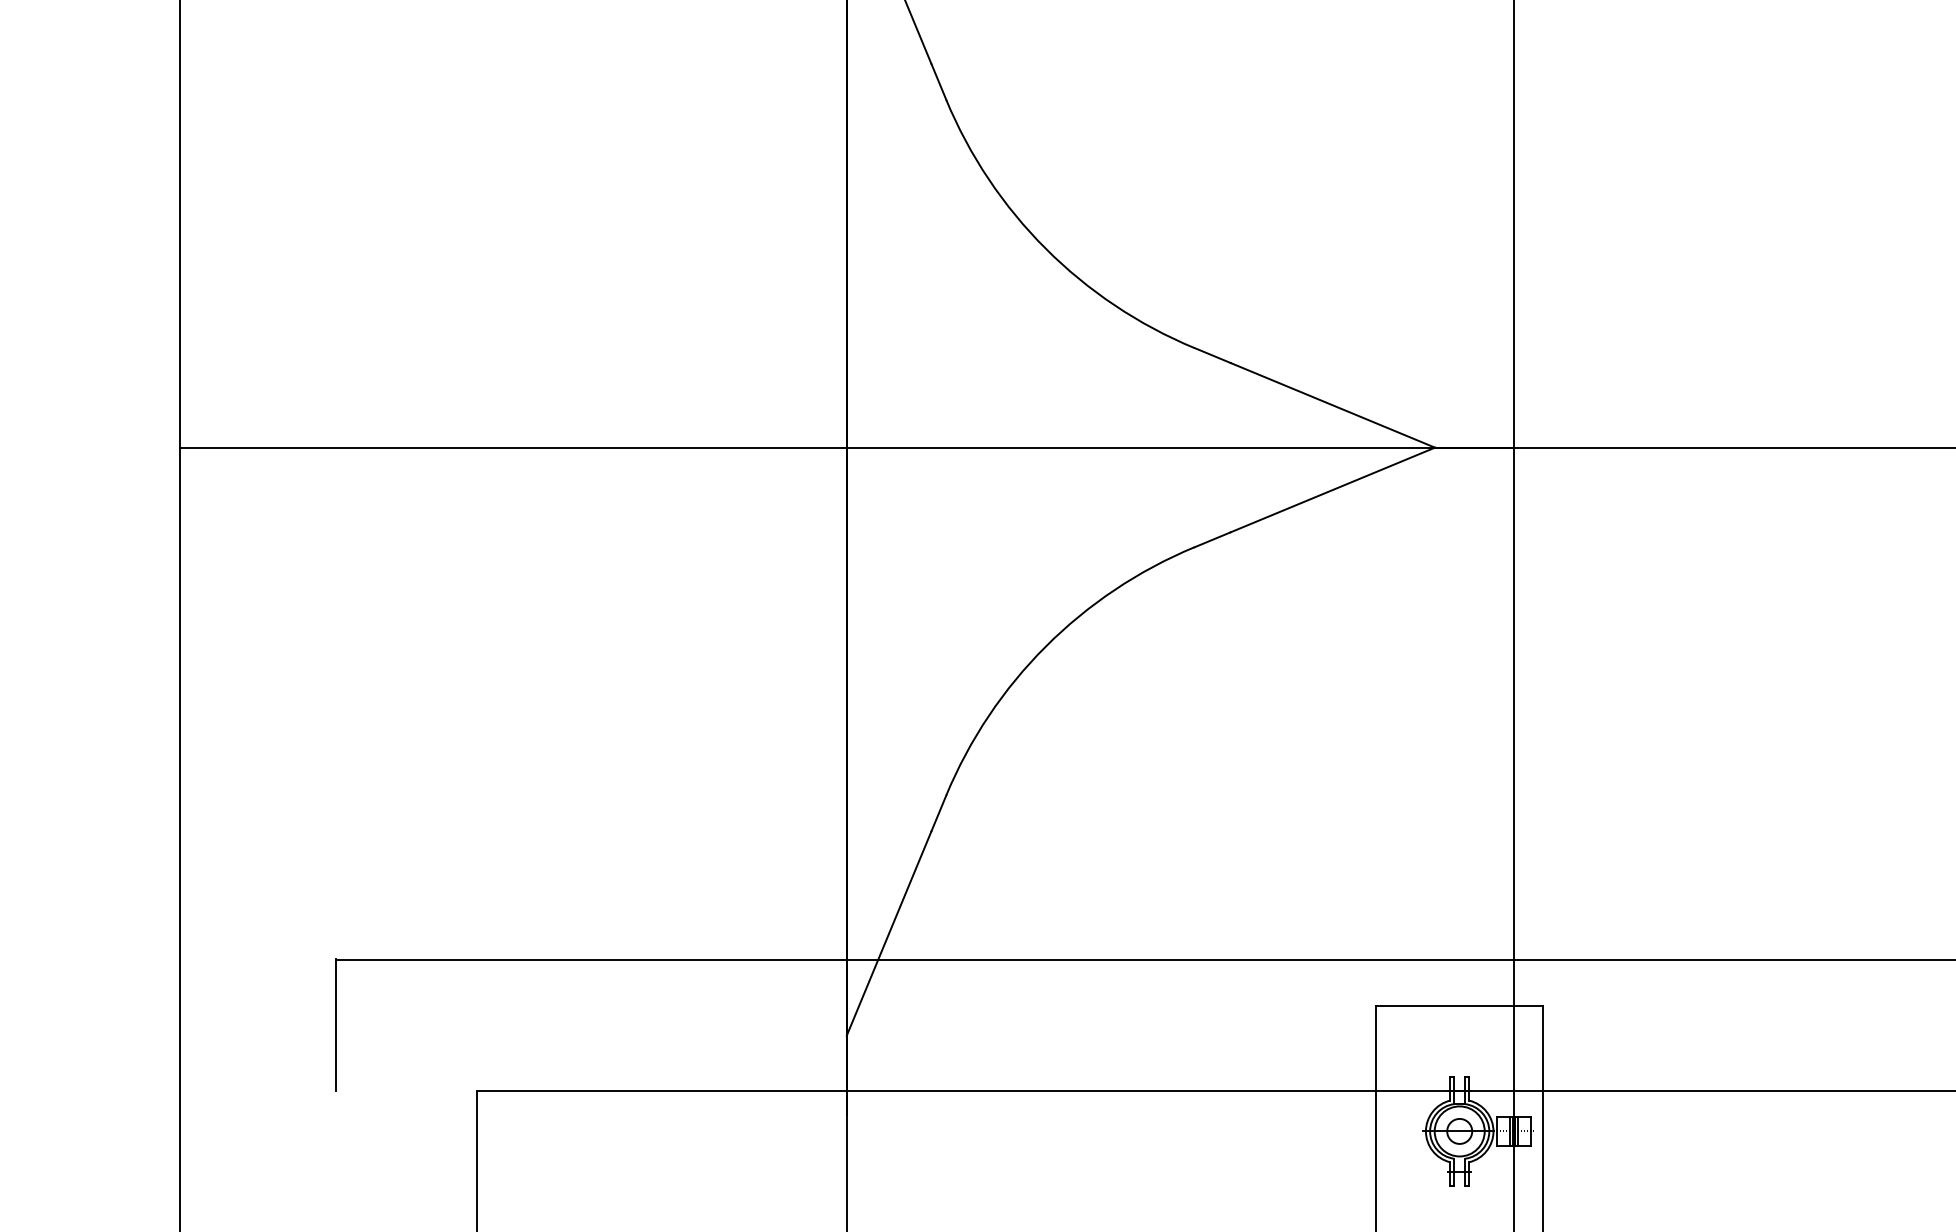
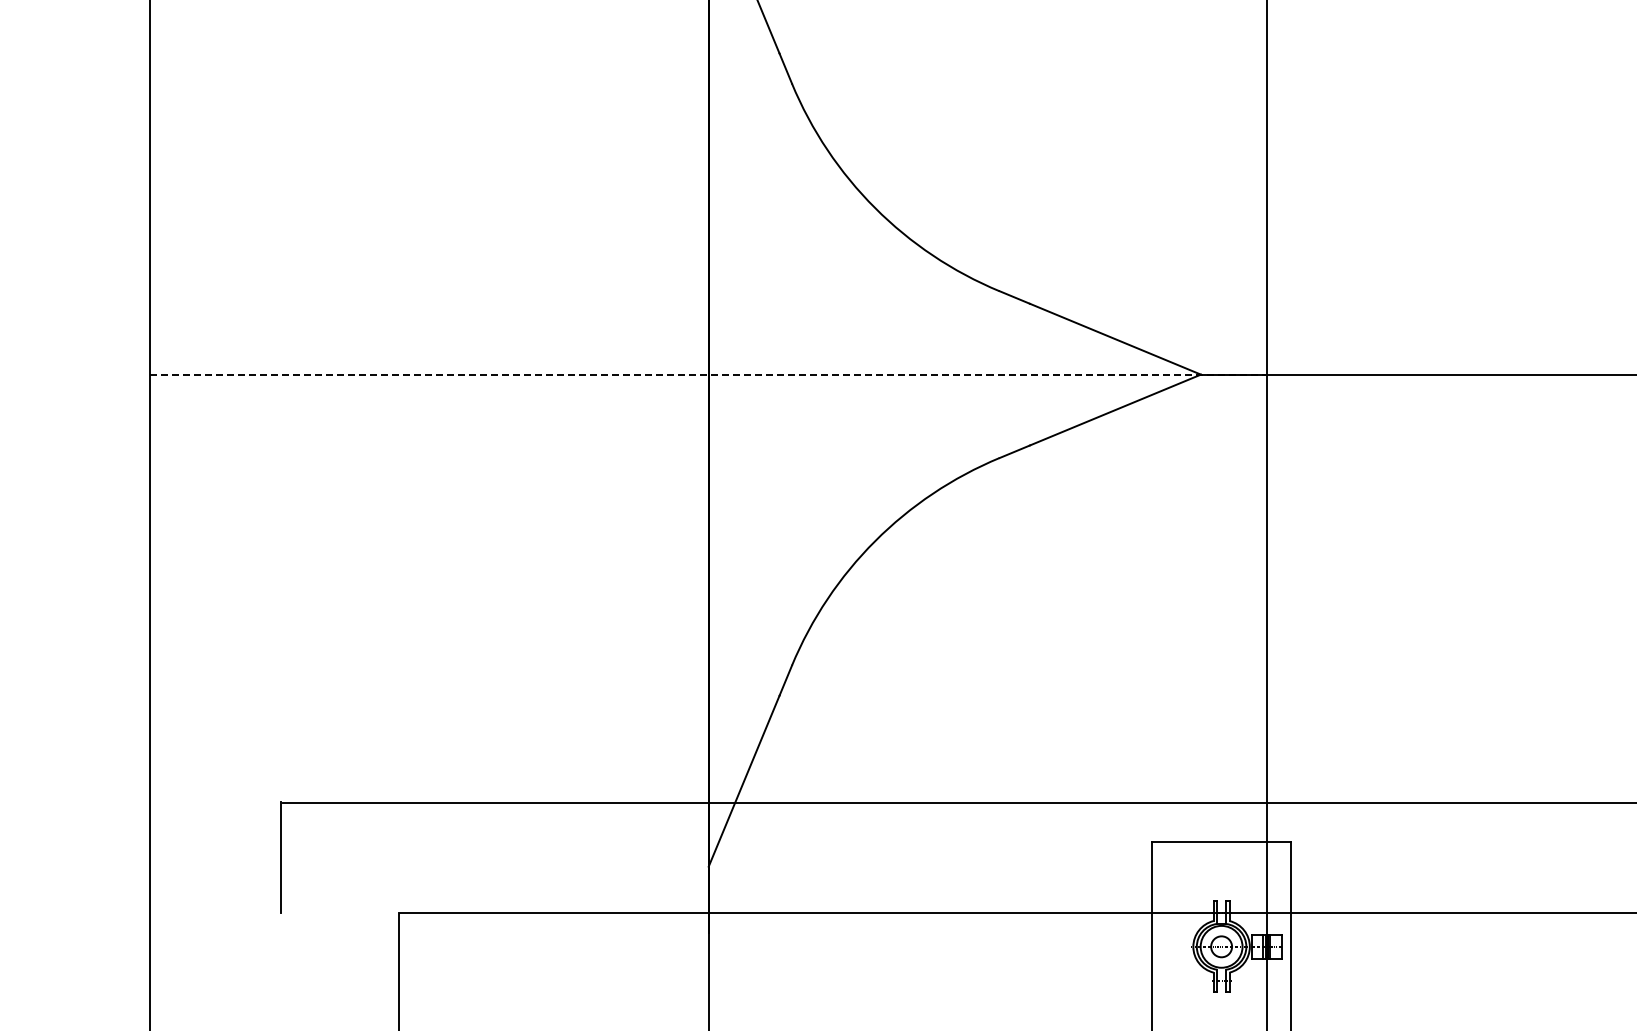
line: (847, 447) -> (709, 374), solid -> dashed

